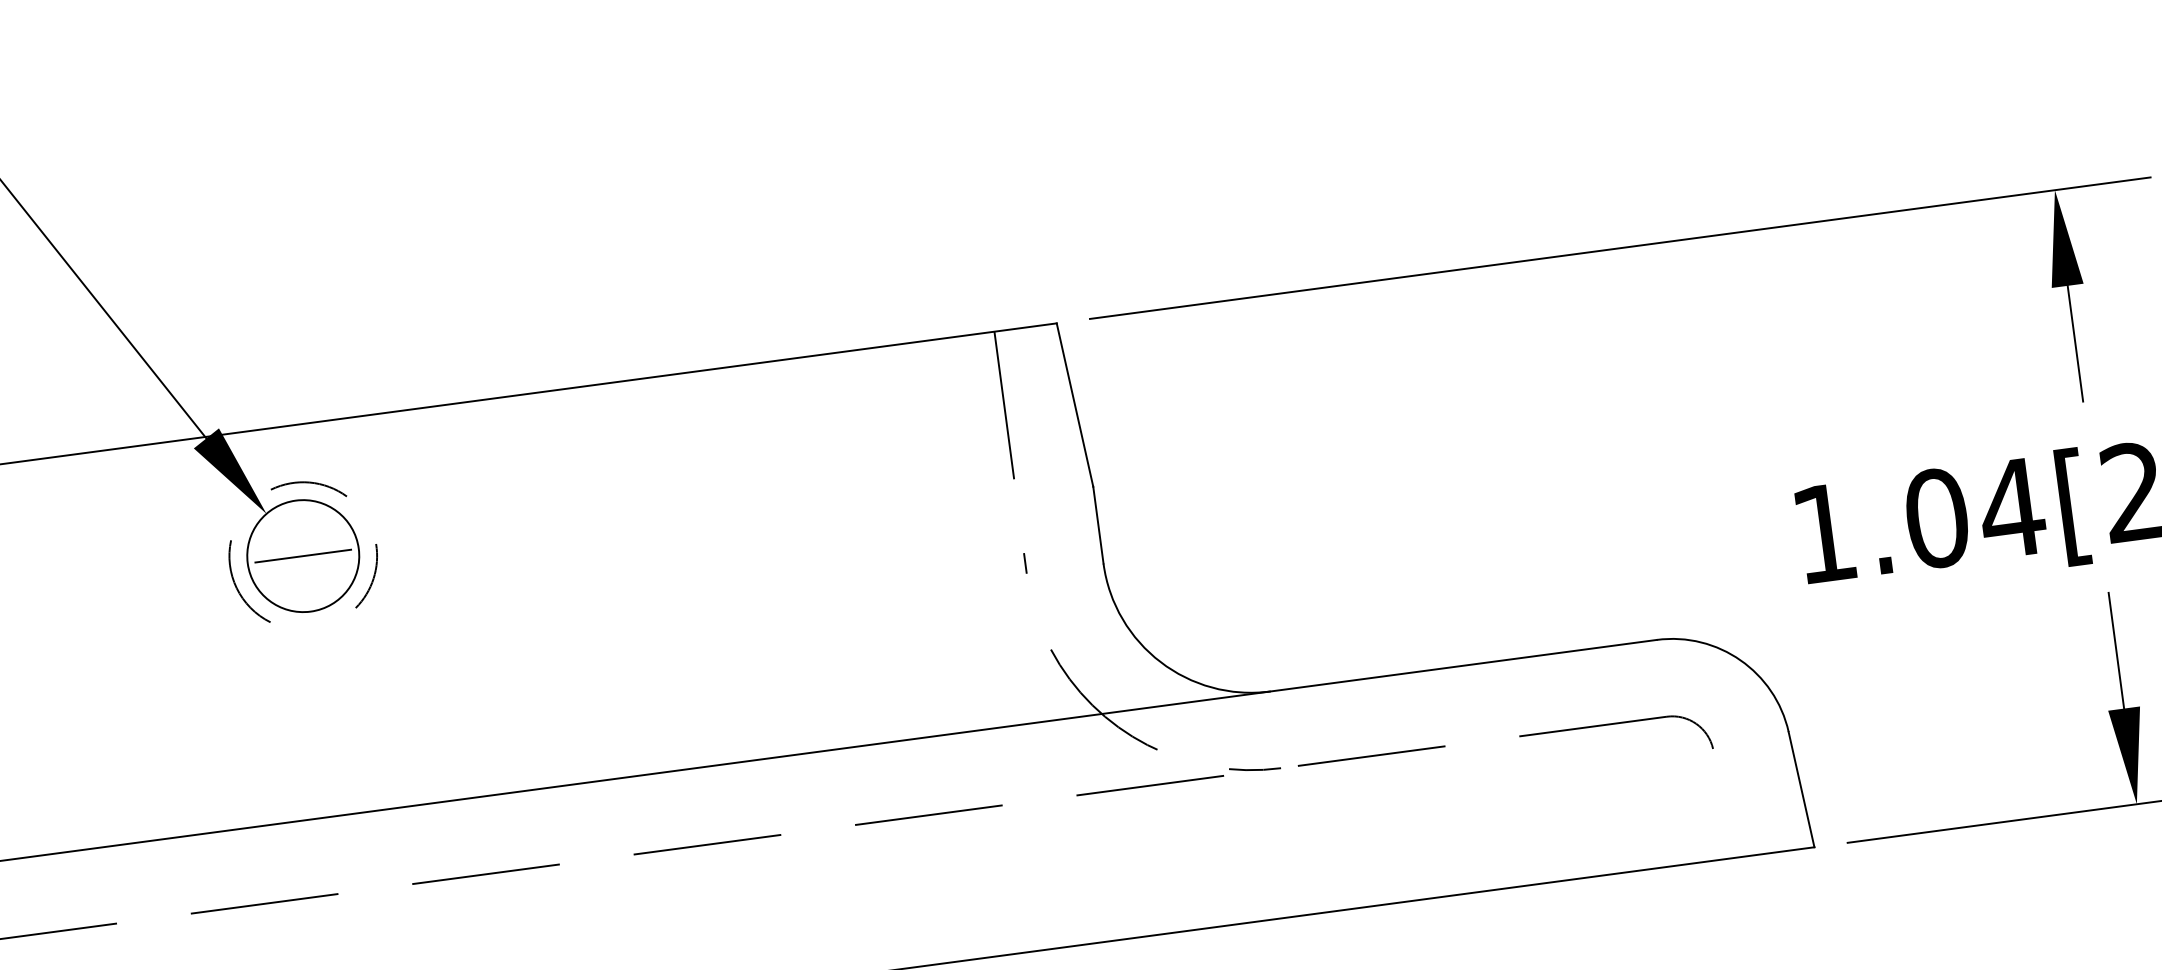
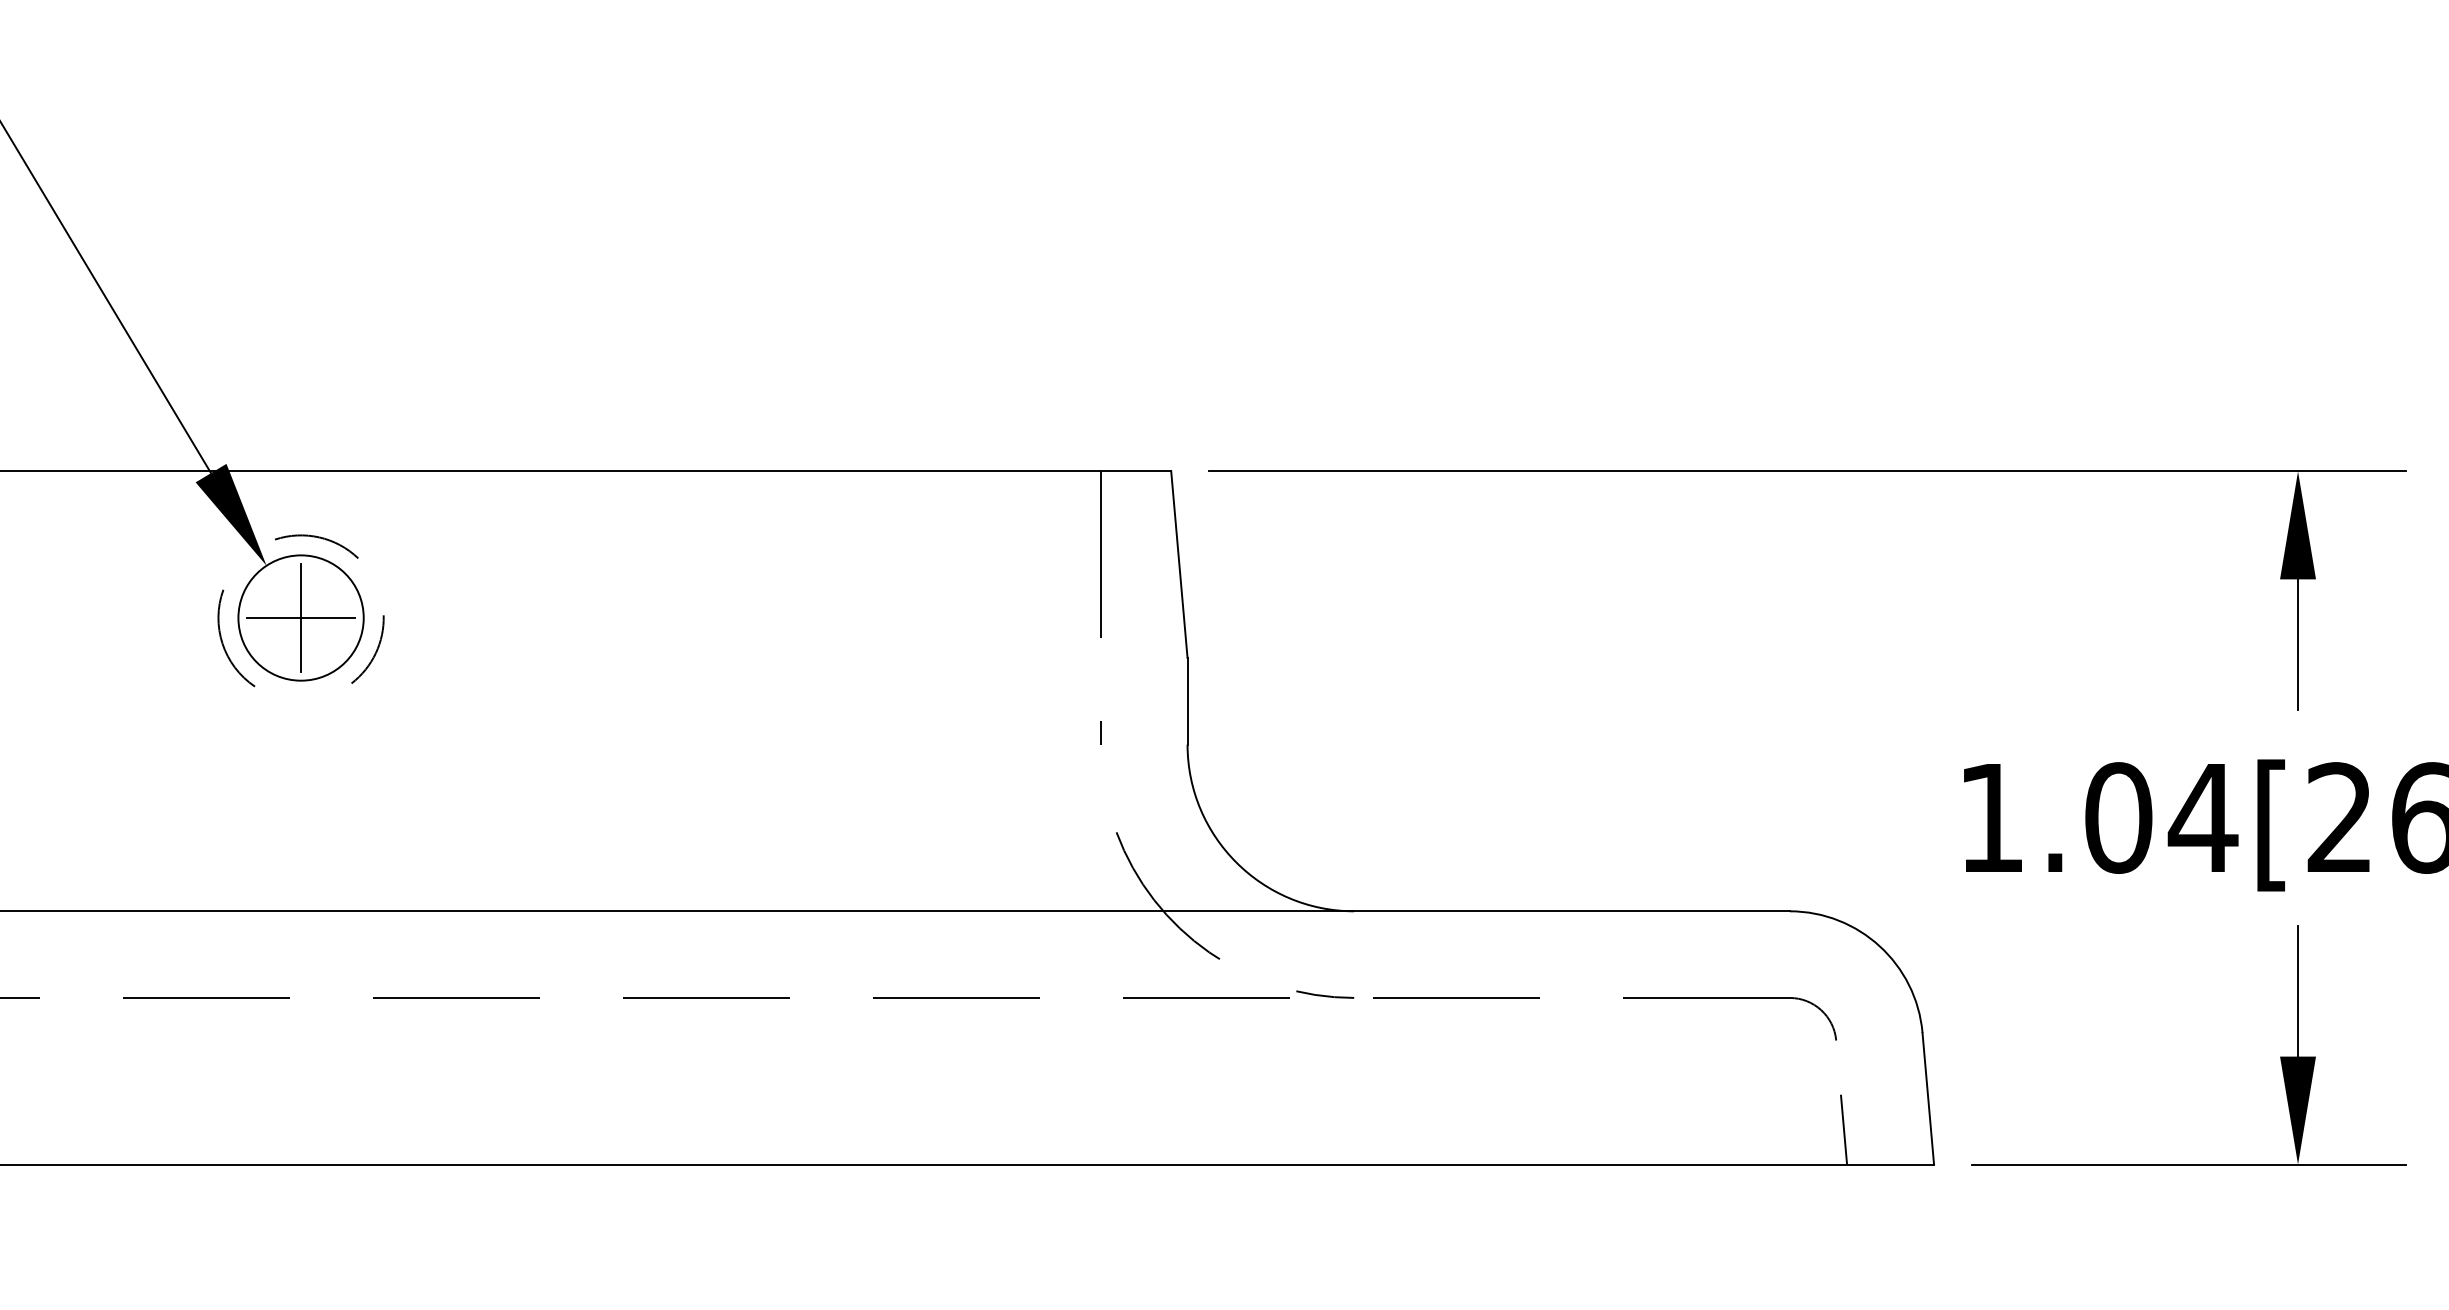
line: (303, 556) -> (301, 618), added
line: (1730, 826) -> (1843, 1129), added

